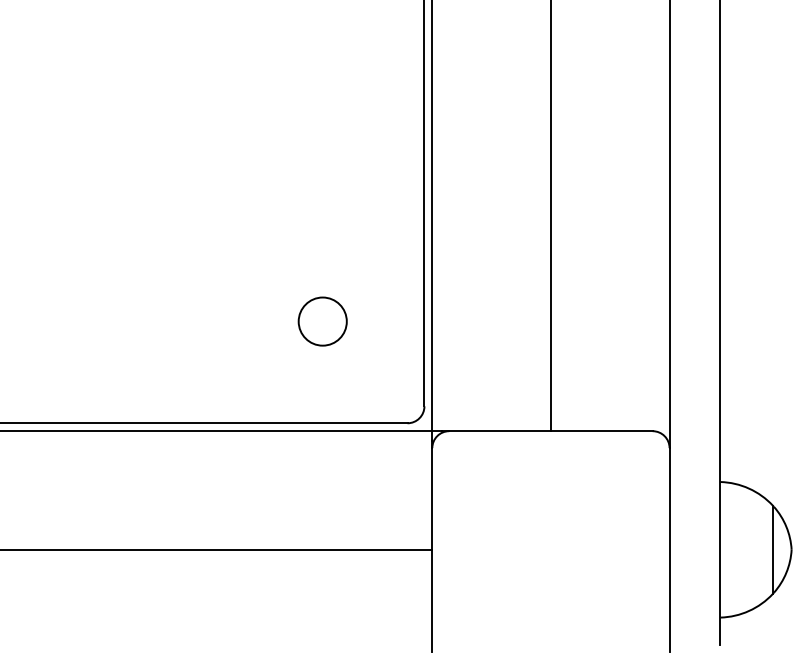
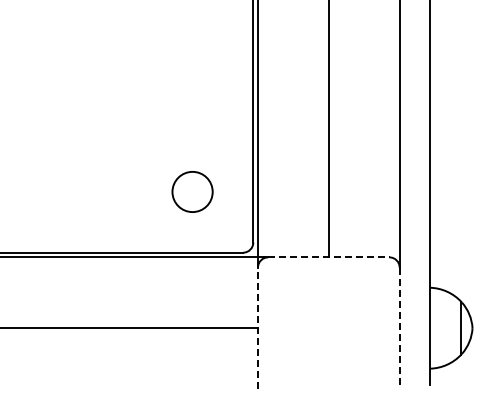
circle: (322, 320) -> (192, 191), size x1.4
line: (550, 431) -> (328, 257), solid -> dashed
line: (433, 550) -> (258, 328), solid -> dashed
line: (669, 550) -> (399, 328), solid -> dashed

